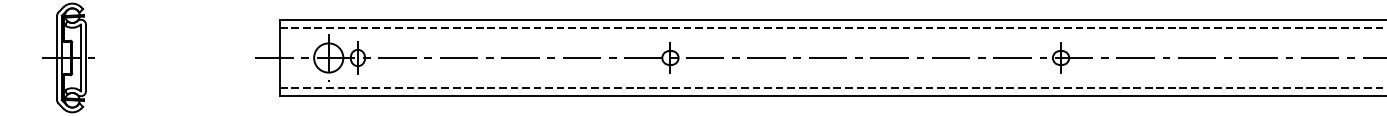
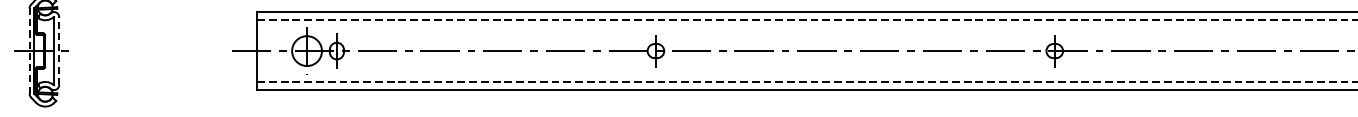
line: (56, 57) -> (29, 50), solid -> dashed
line: (86, 57) -> (59, 50), solid -> dashed

